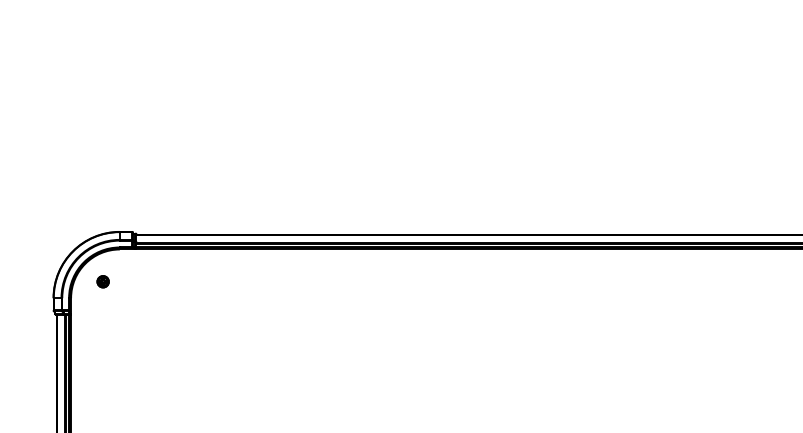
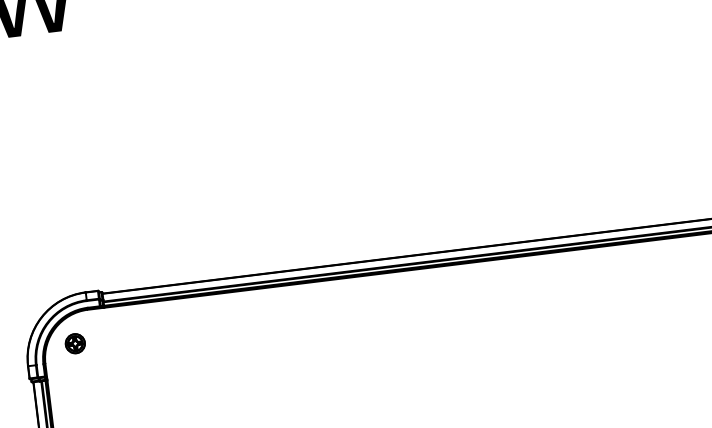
part: (102, 281) -> (74, 343), size x1.67

